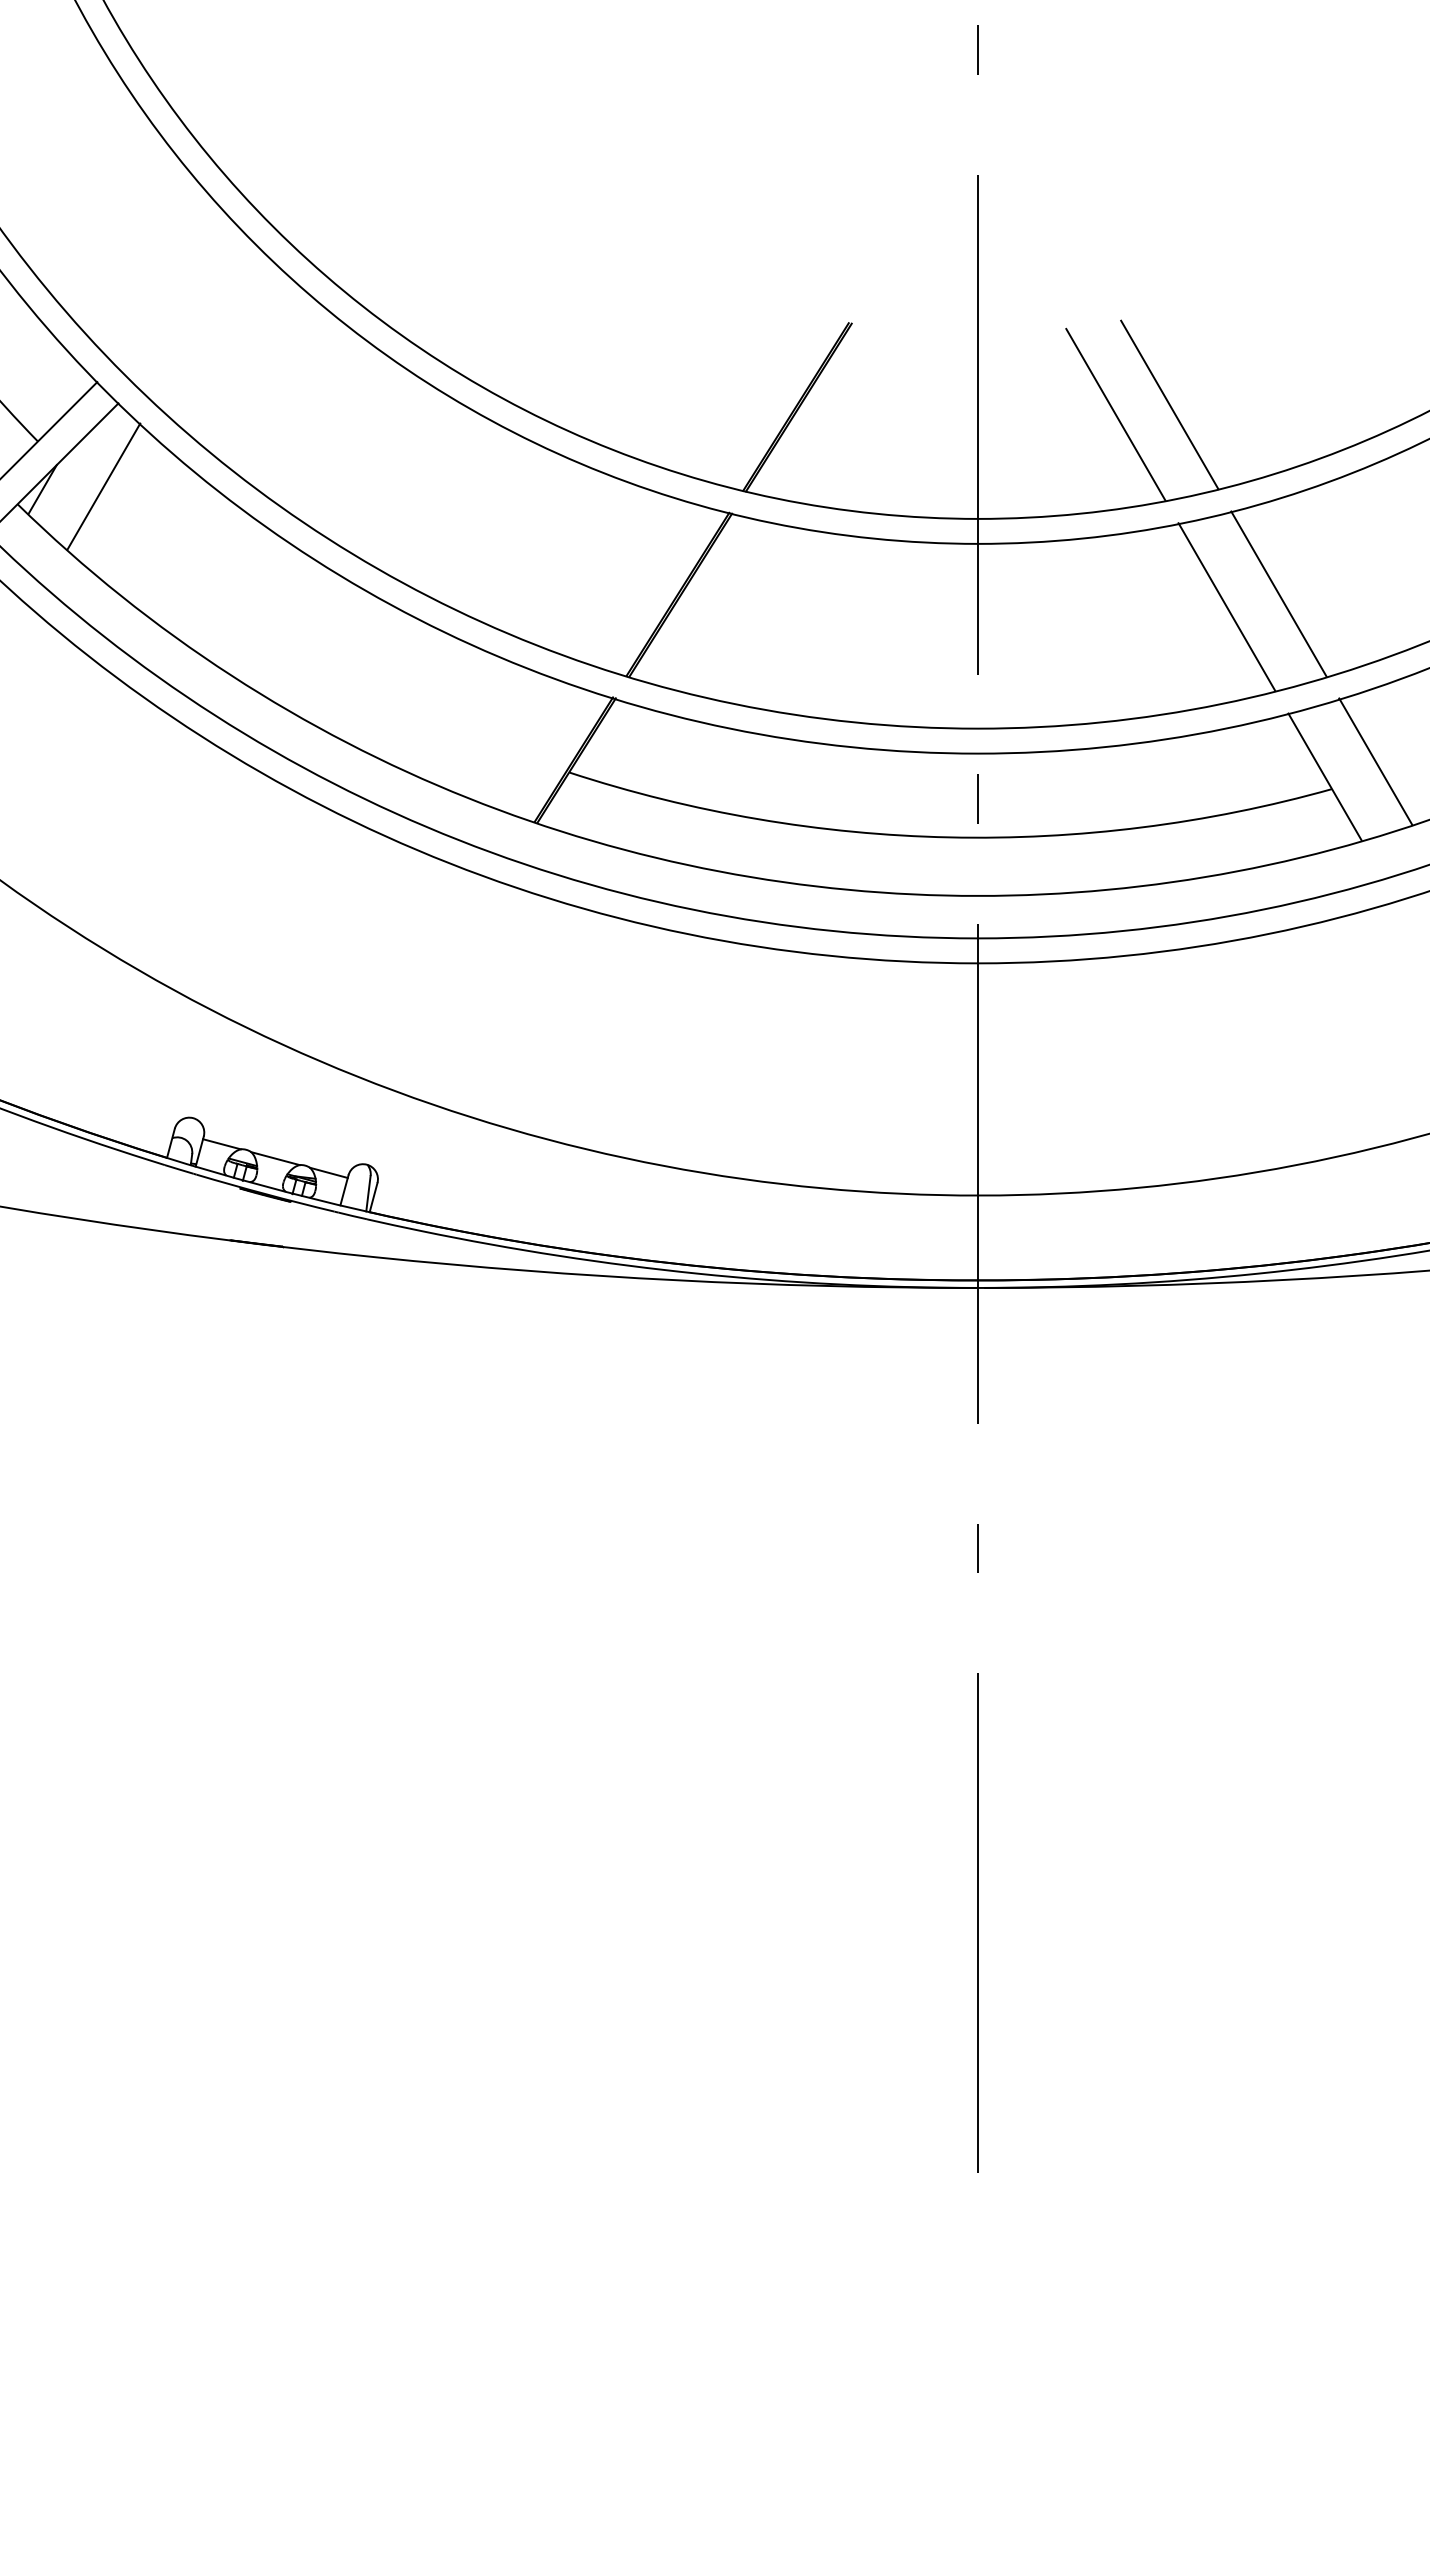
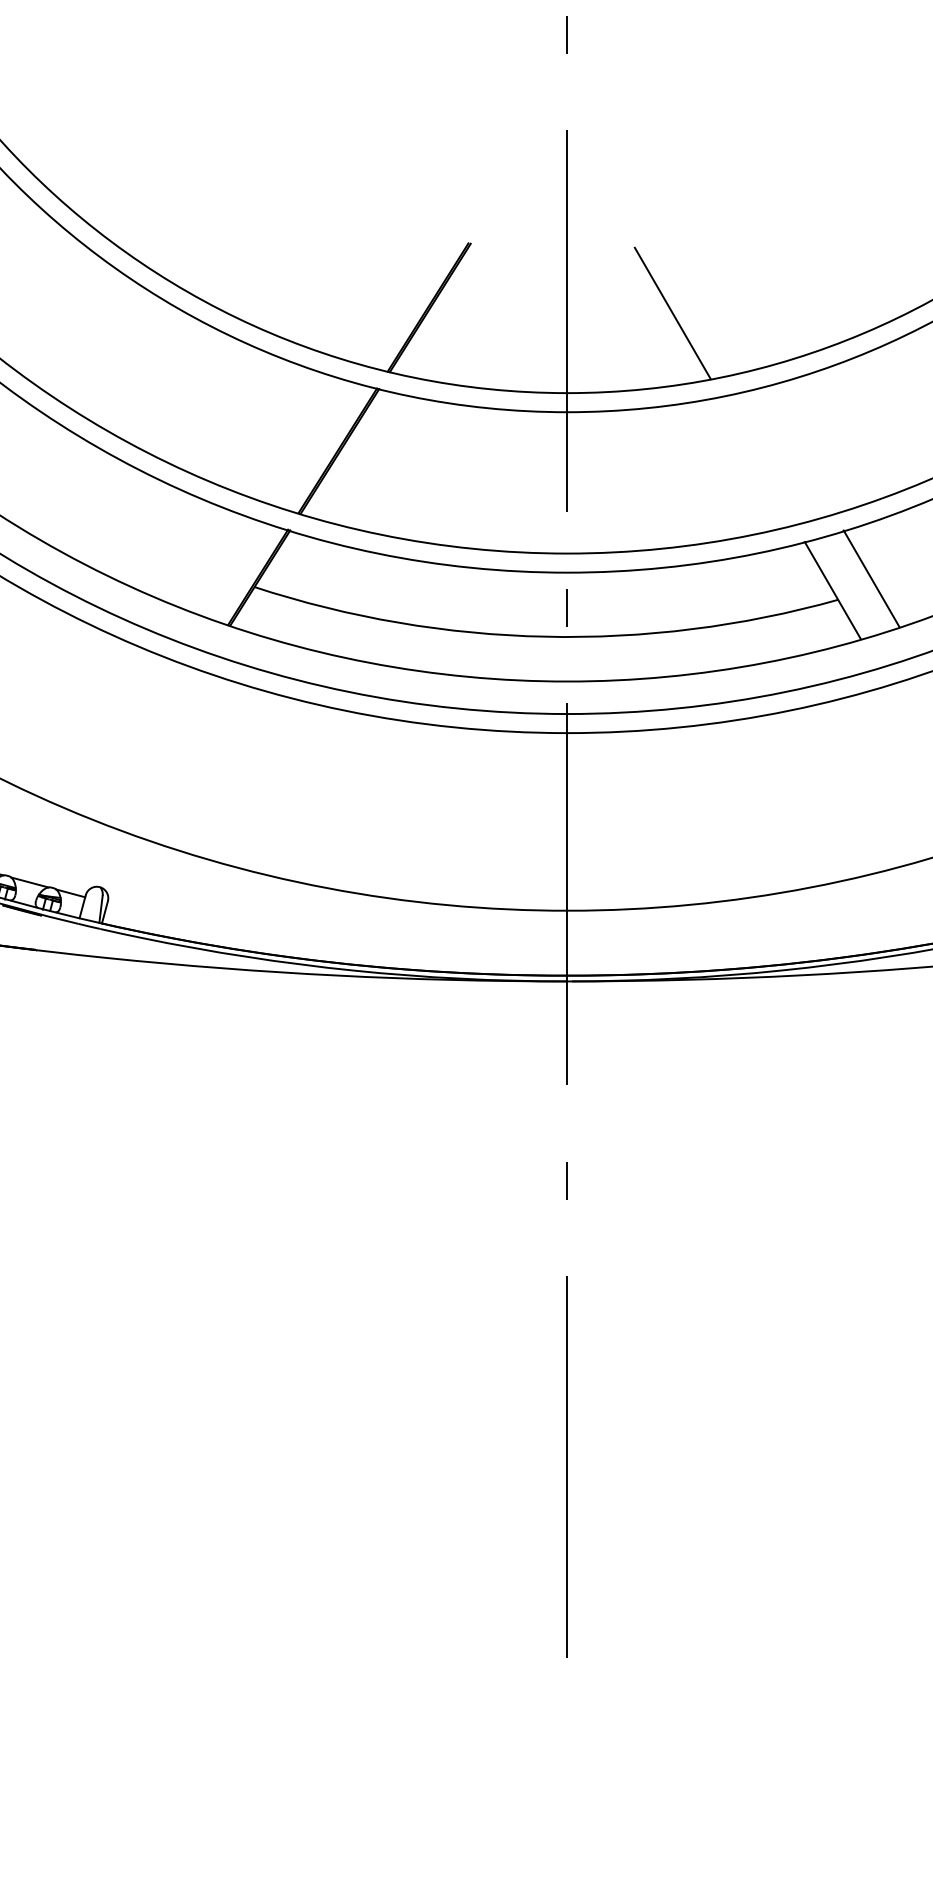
line: (1169, 404) -> (713, 305), removed
line: (1278, 593) -> (797, 450), removed
line: (1226, 607) -> (757, 460), removed

